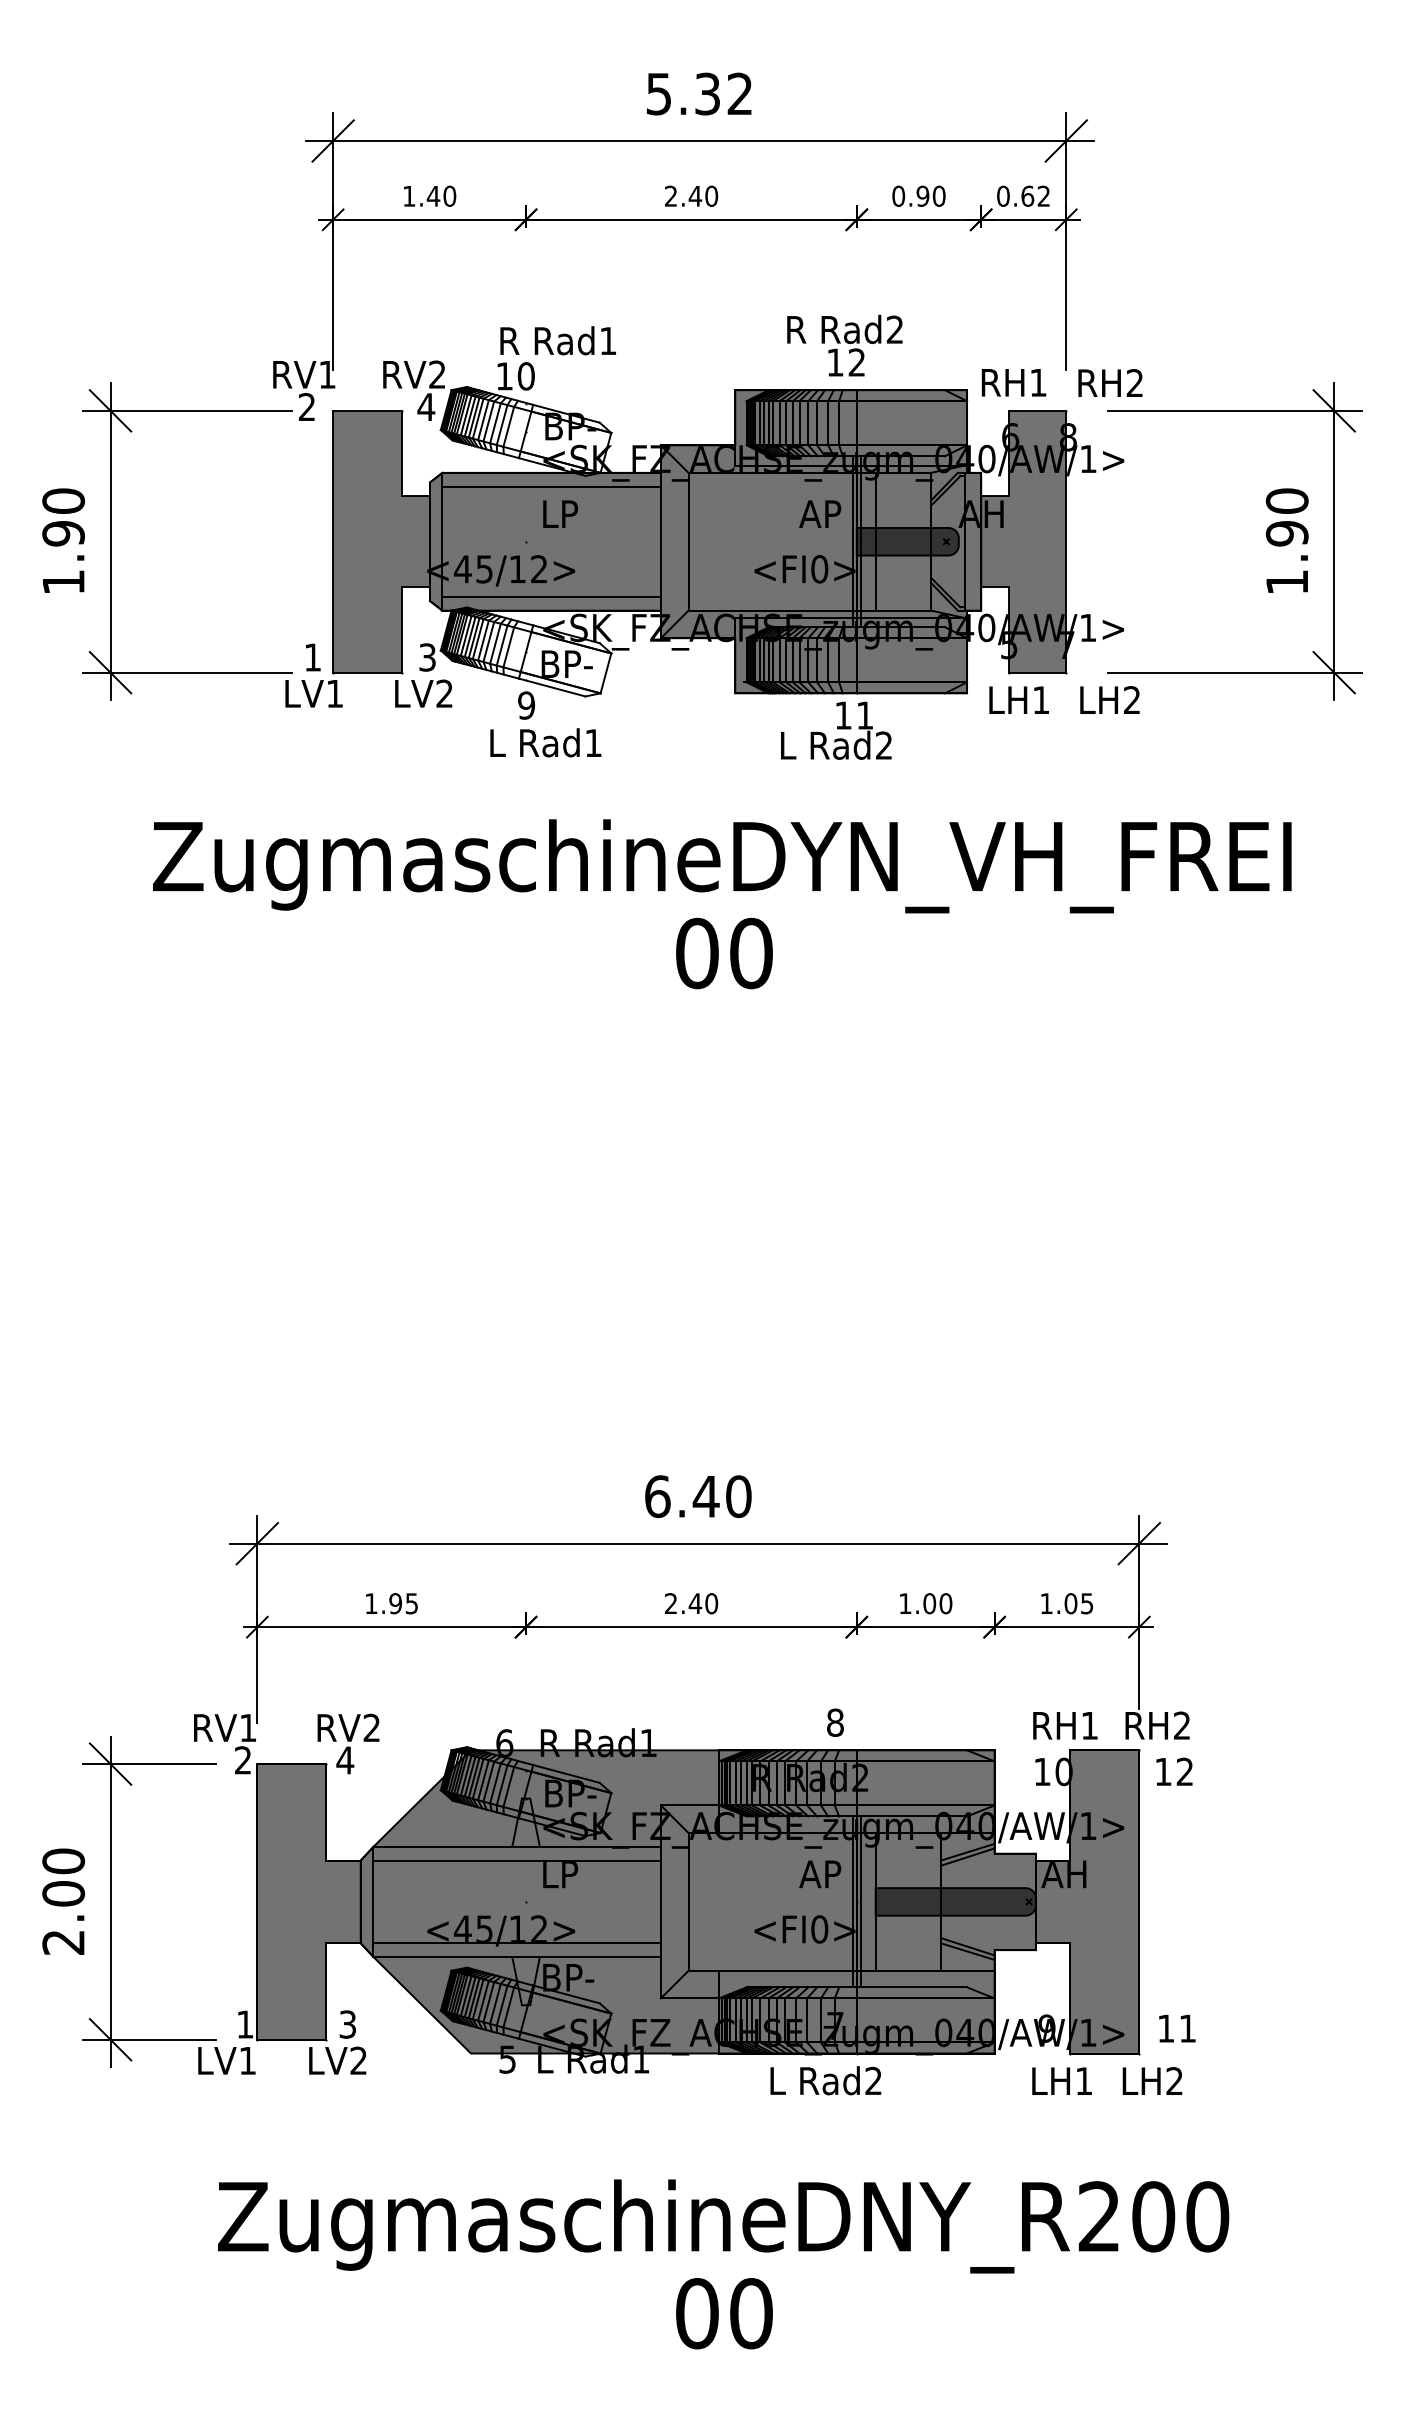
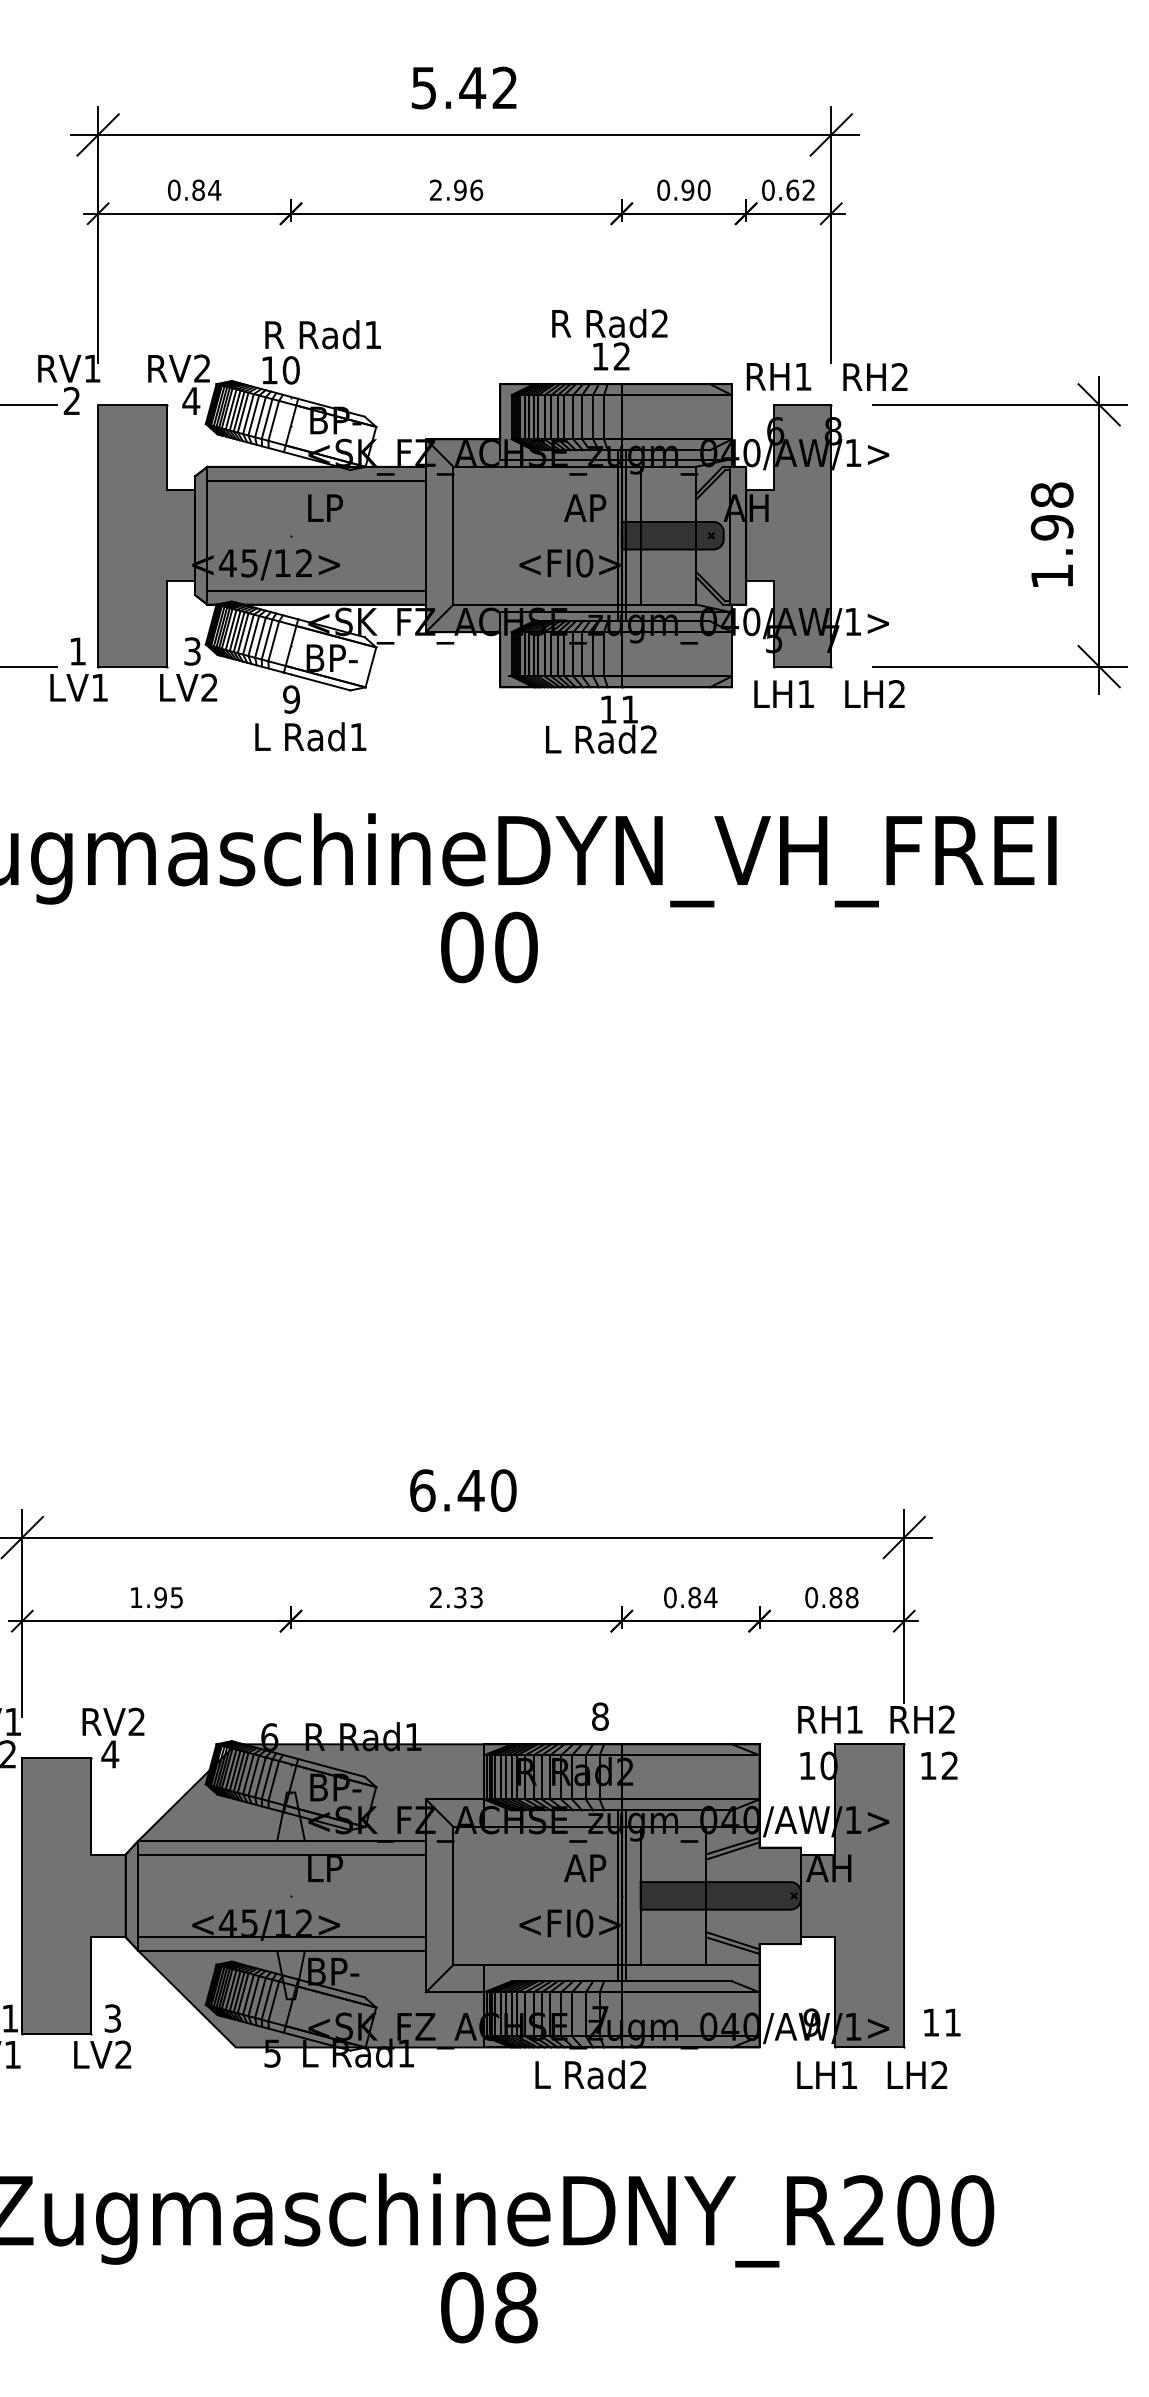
text: (707, 93) -> (472, 87), 5.32 -> 5.42
text: (429, 195) -> (194, 189), 1.40 -> 0.84
text: (703, 195) -> (468, 189), 2.40 -> 2.96
text: (1287, 500) -> (1052, 494), 1.90 -> 1.98
text: (703, 1603) -> (468, 1597), 2.40 -> 2.33
text: (925, 1603) -> (690, 1597), 1.00 -> 0.84
text: (1066, 1603) -> (831, 1597), 1.05 -> 0.88
text: (751, 2313) -> (516, 2307), 00 -> 08

